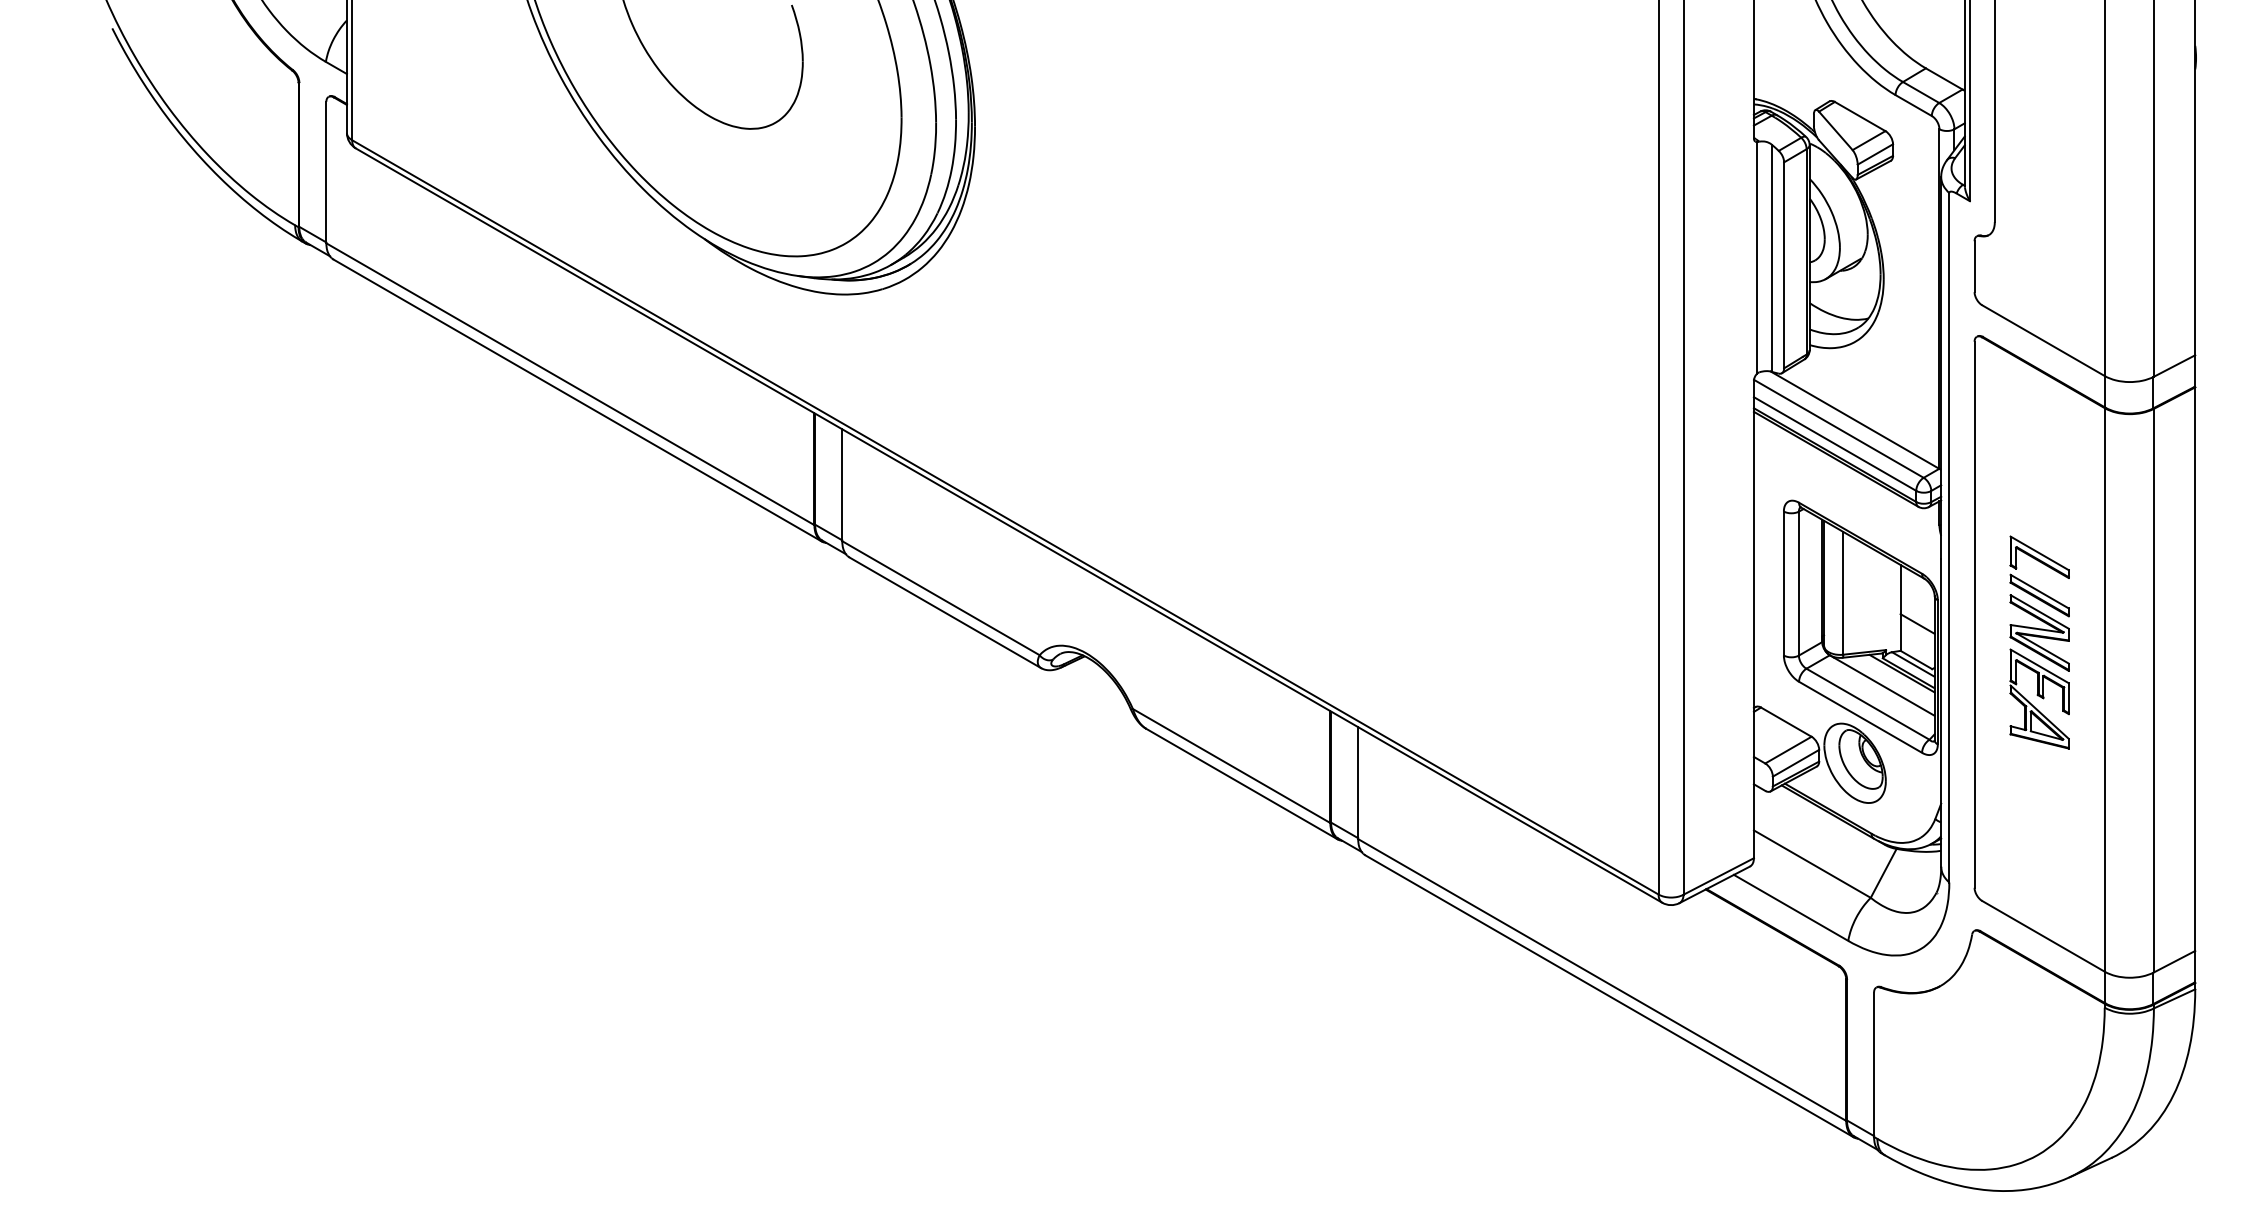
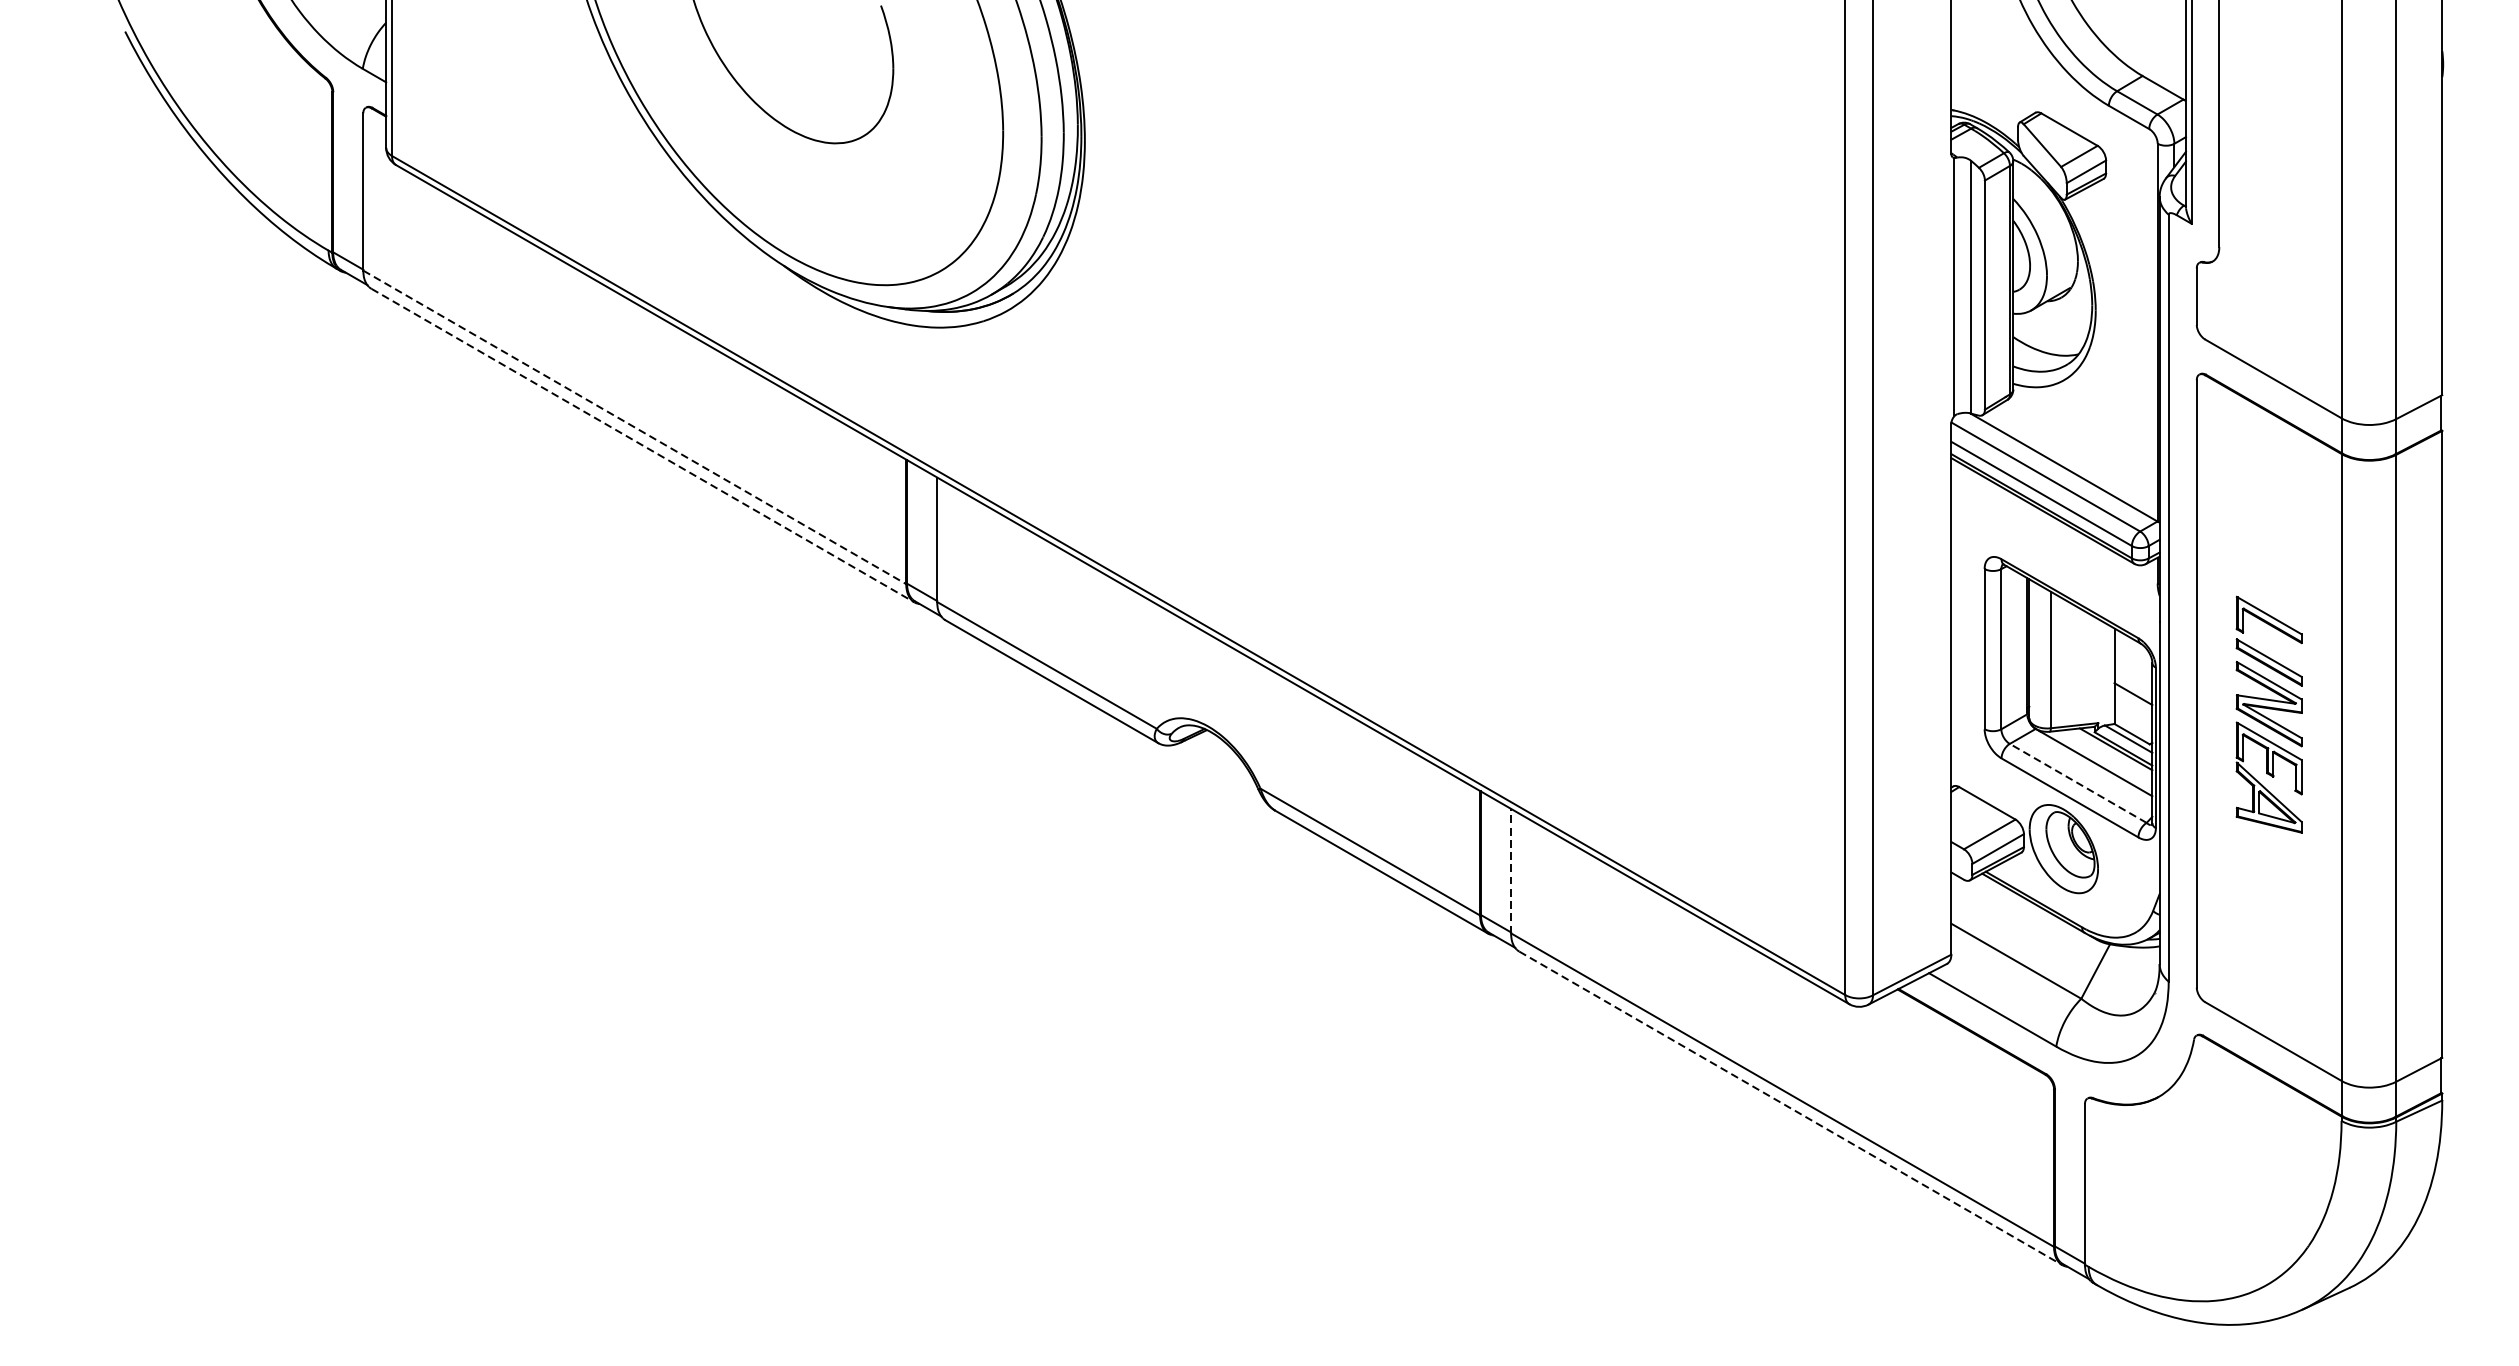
line: (570, 384) -> (634, 427), solid -> dashed
line: (577, 400) -> (642, 445), solid -> dashed
line: (1867, 704) -> (2077, 783), solid -> dashed
line: (1358, 783) -> (1511, 871), solid -> dashed
line: (1609, 996) -> (1790, 1108), solid -> dashed

